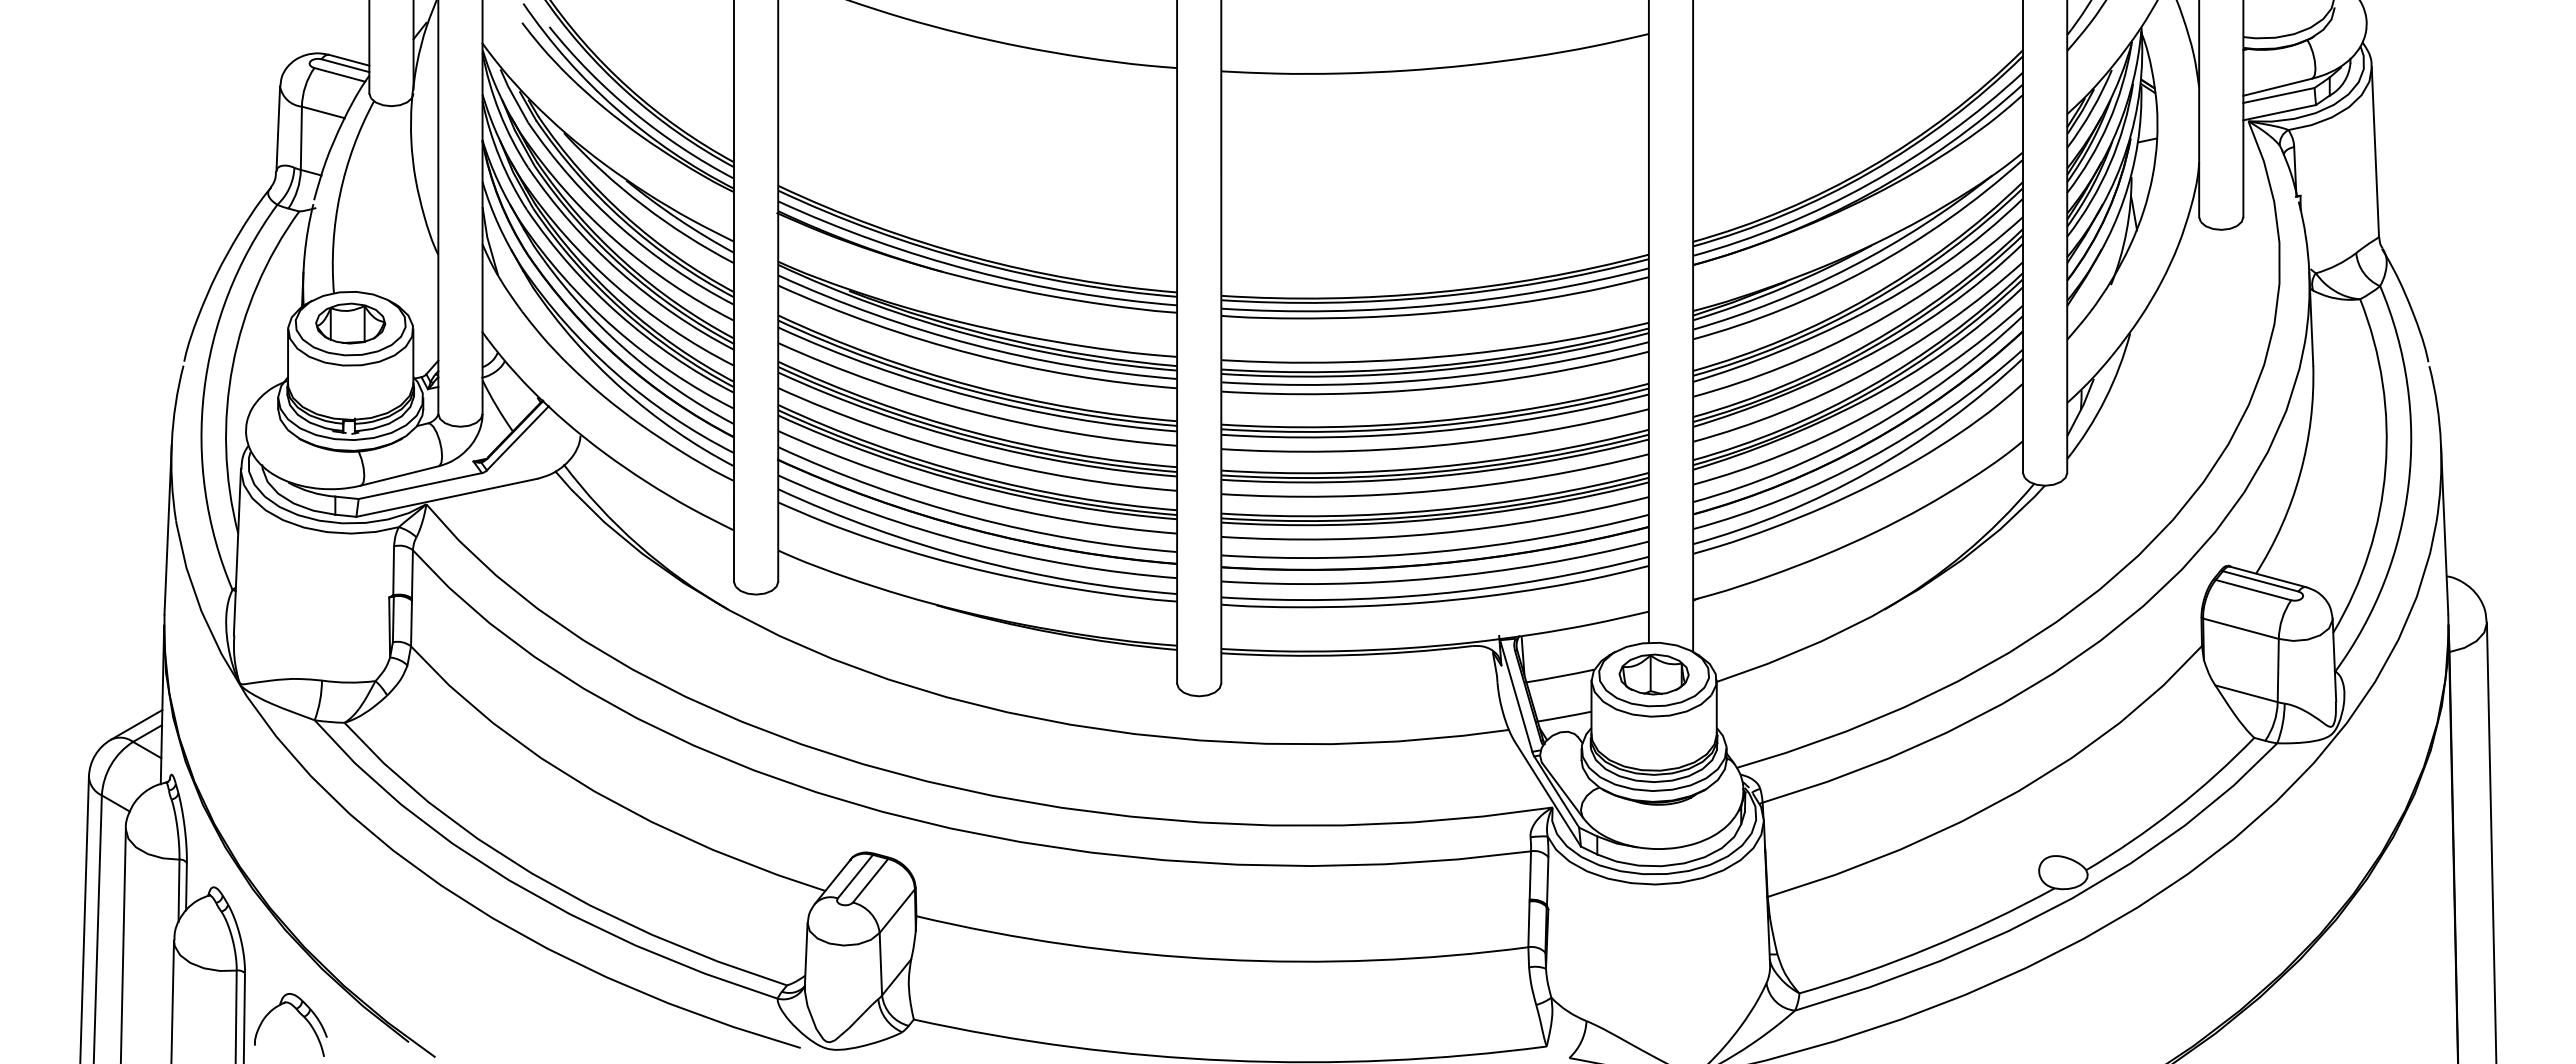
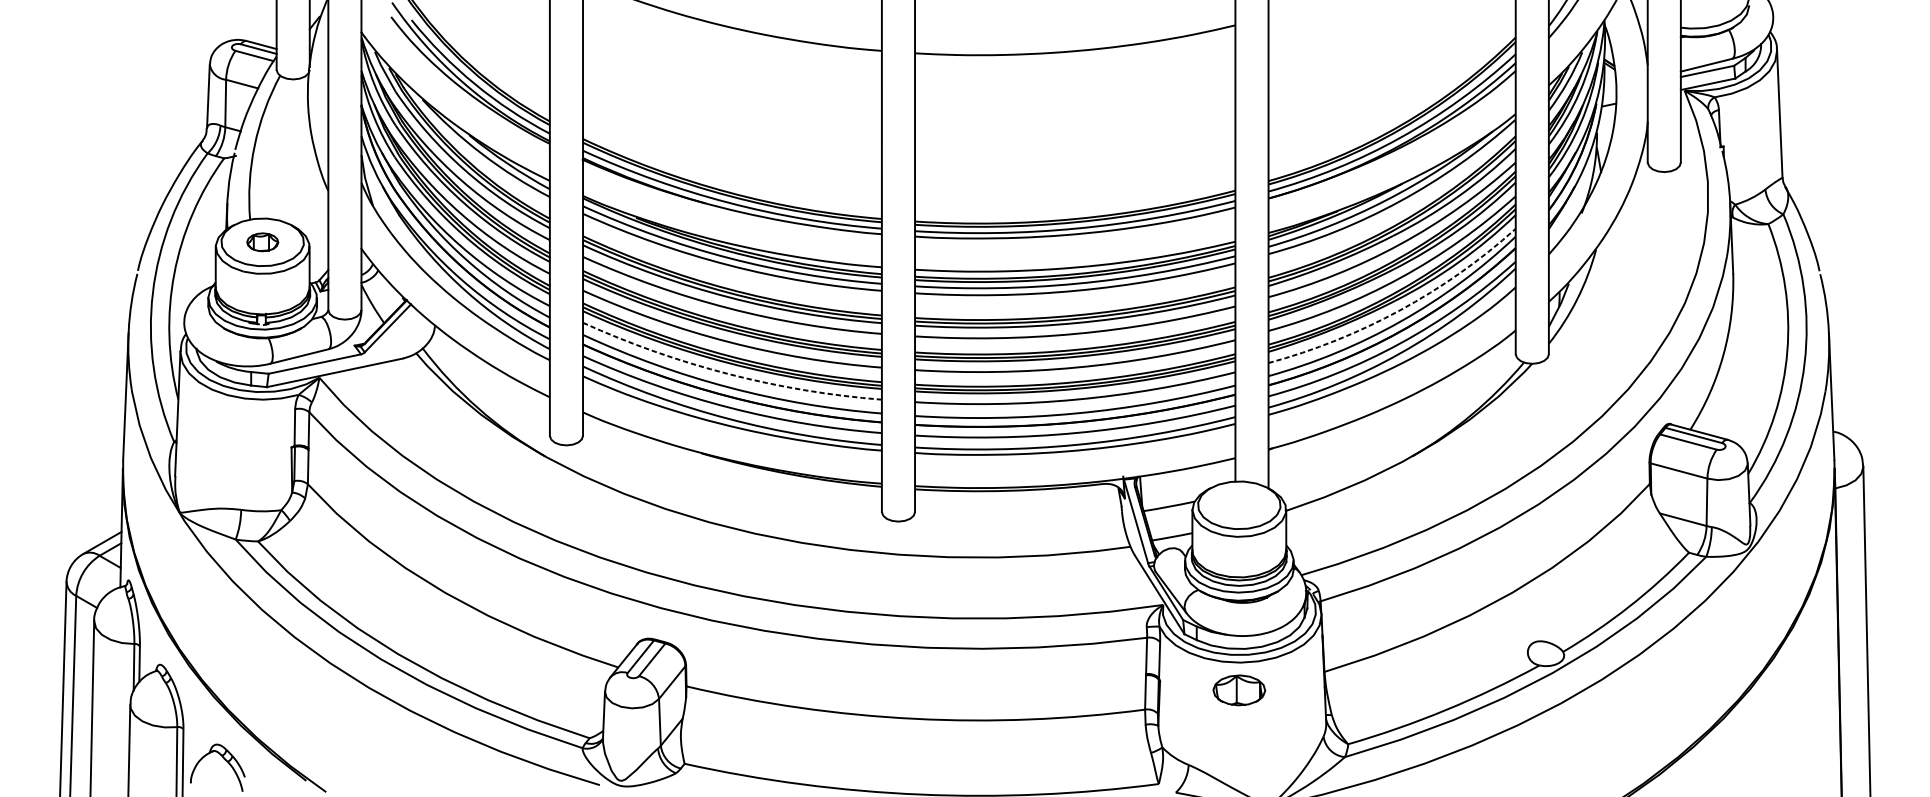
part: (350, 323) -> (262, 242), size x0.6
arc: (1868, 414) -> (1399, 310), solid -> dashed
arc: (973, 499) -> (729, 374), solid -> dashed
part: (1653, 674) -> (1238, 690), moved

